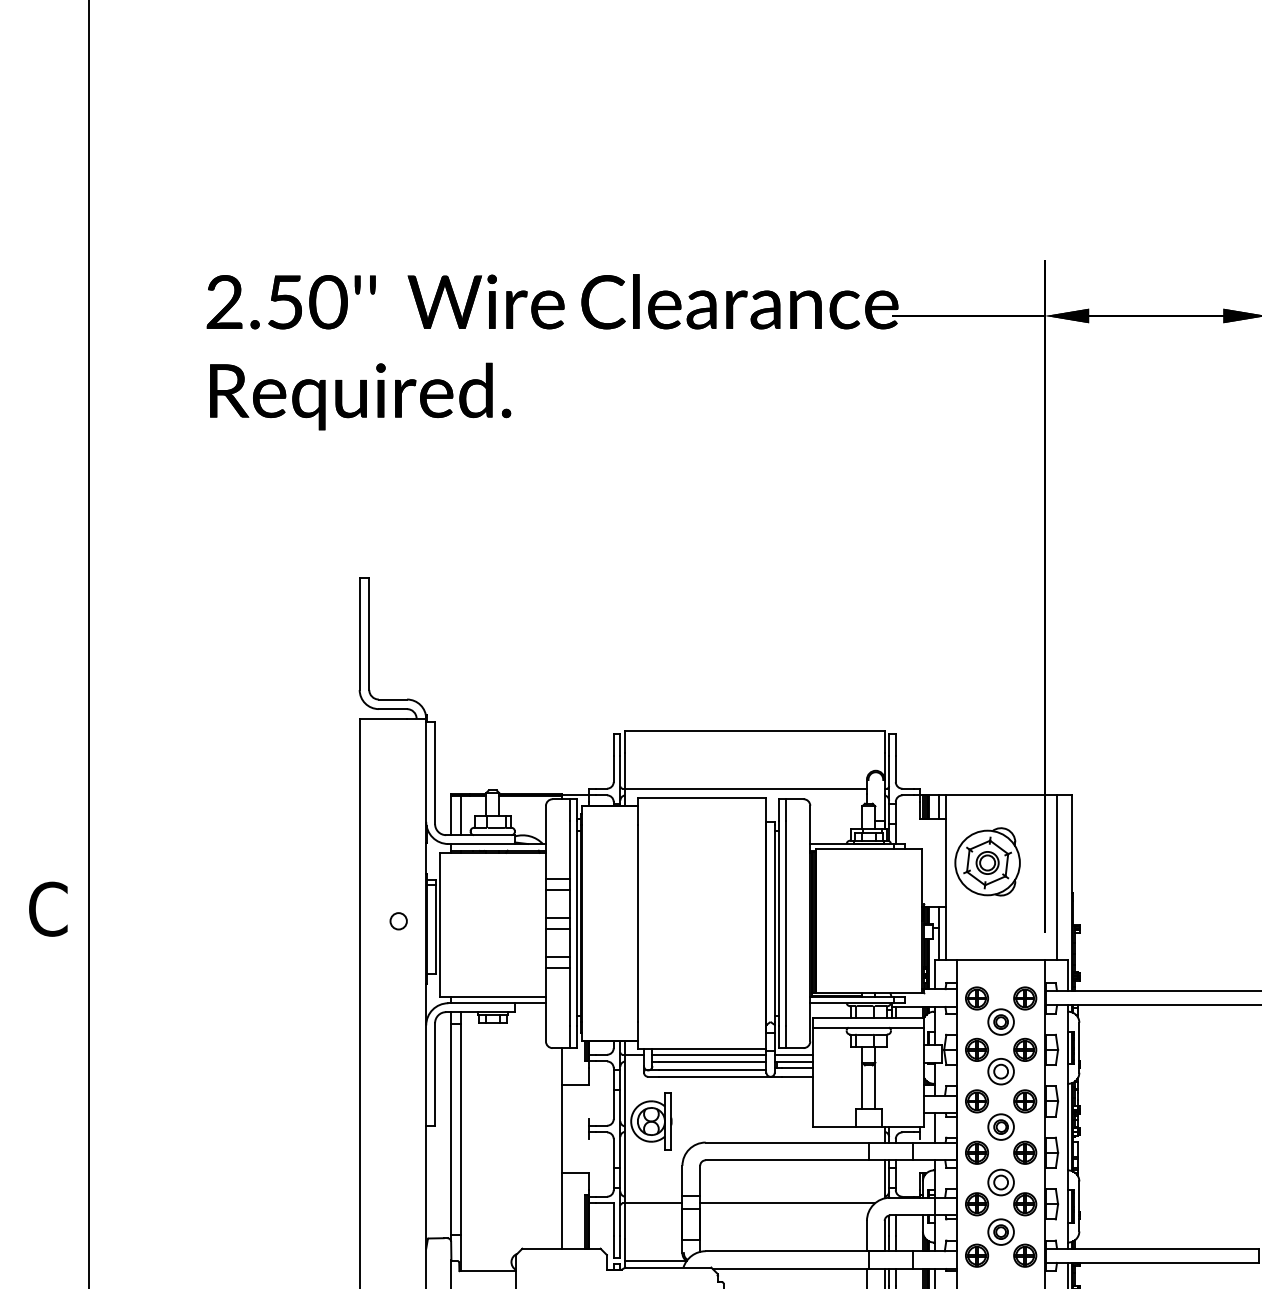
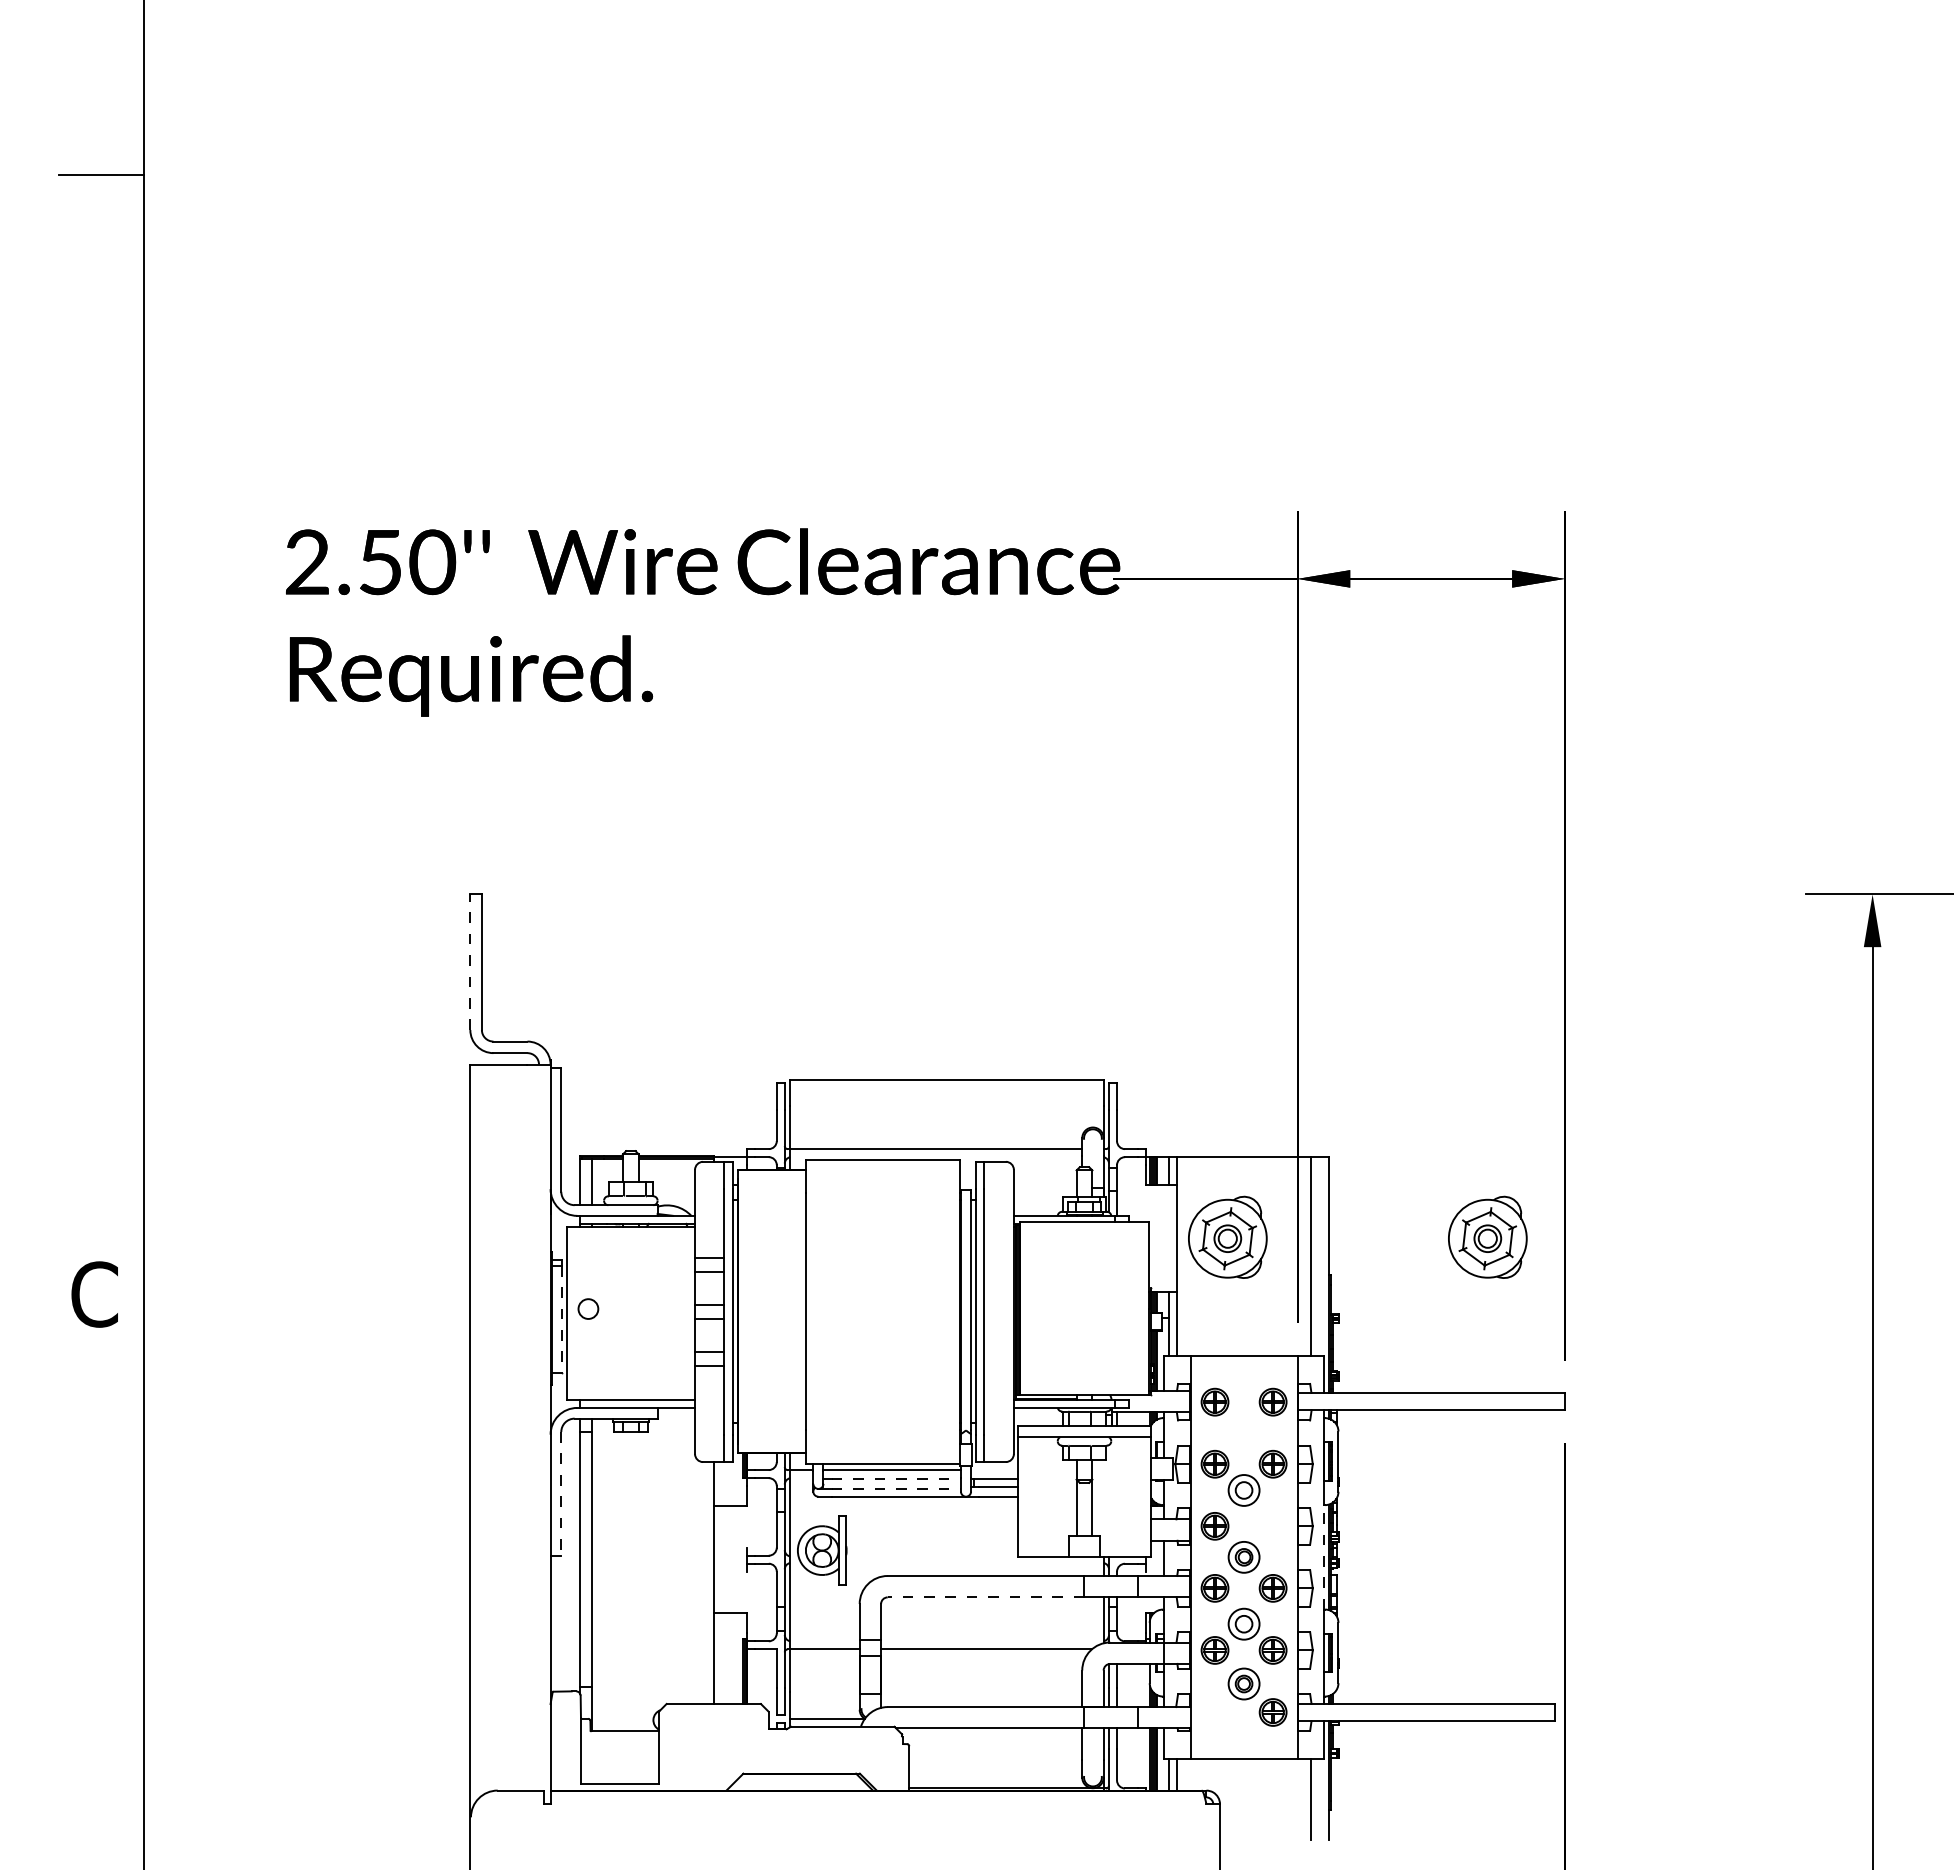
line: (359, 633) -> (470, 962), solid -> dashed
part: (1202, 861) -> (1487, 1236), added
circle: (398, 920) -> (588, 1308), moved
line: (436, 929) -> (562, 1319), solid -> dashed
part: (1000, 1021) -> (1243, 1430), removed
line: (794, 1055) -> (994, 1470), removed
line: (712, 1061) -> (896, 1478), solid -> dashed
line: (712, 1070) -> (896, 1488), solid -> dashed
line: (435, 1074) -> (561, 1493), solid -> dashed
part: (1024, 1101) -> (1272, 1526), removed
line: (1067, 1126) -> (1324, 1556), solid -> dashed
line: (786, 1160) -> (985, 1597), solid -> dashed
part: (976, 1255) -> (1214, 1712), removed

